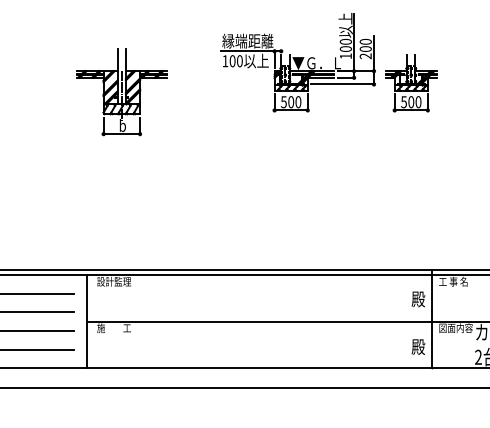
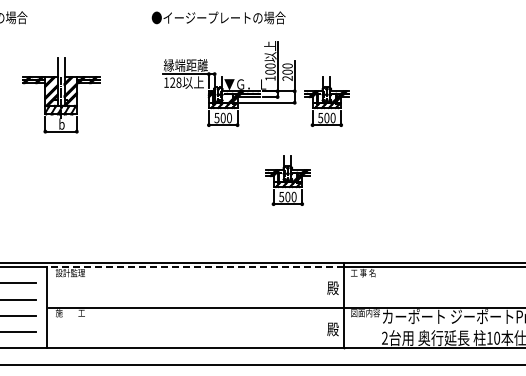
text: (235, 60) -> (175, 82), 100 -> 128
part: (122, 92) -> (61, 95), moved
part: (365, 174) -> (287, 180), added
line: (259, 275) -> (195, 267), solid -> dashed

